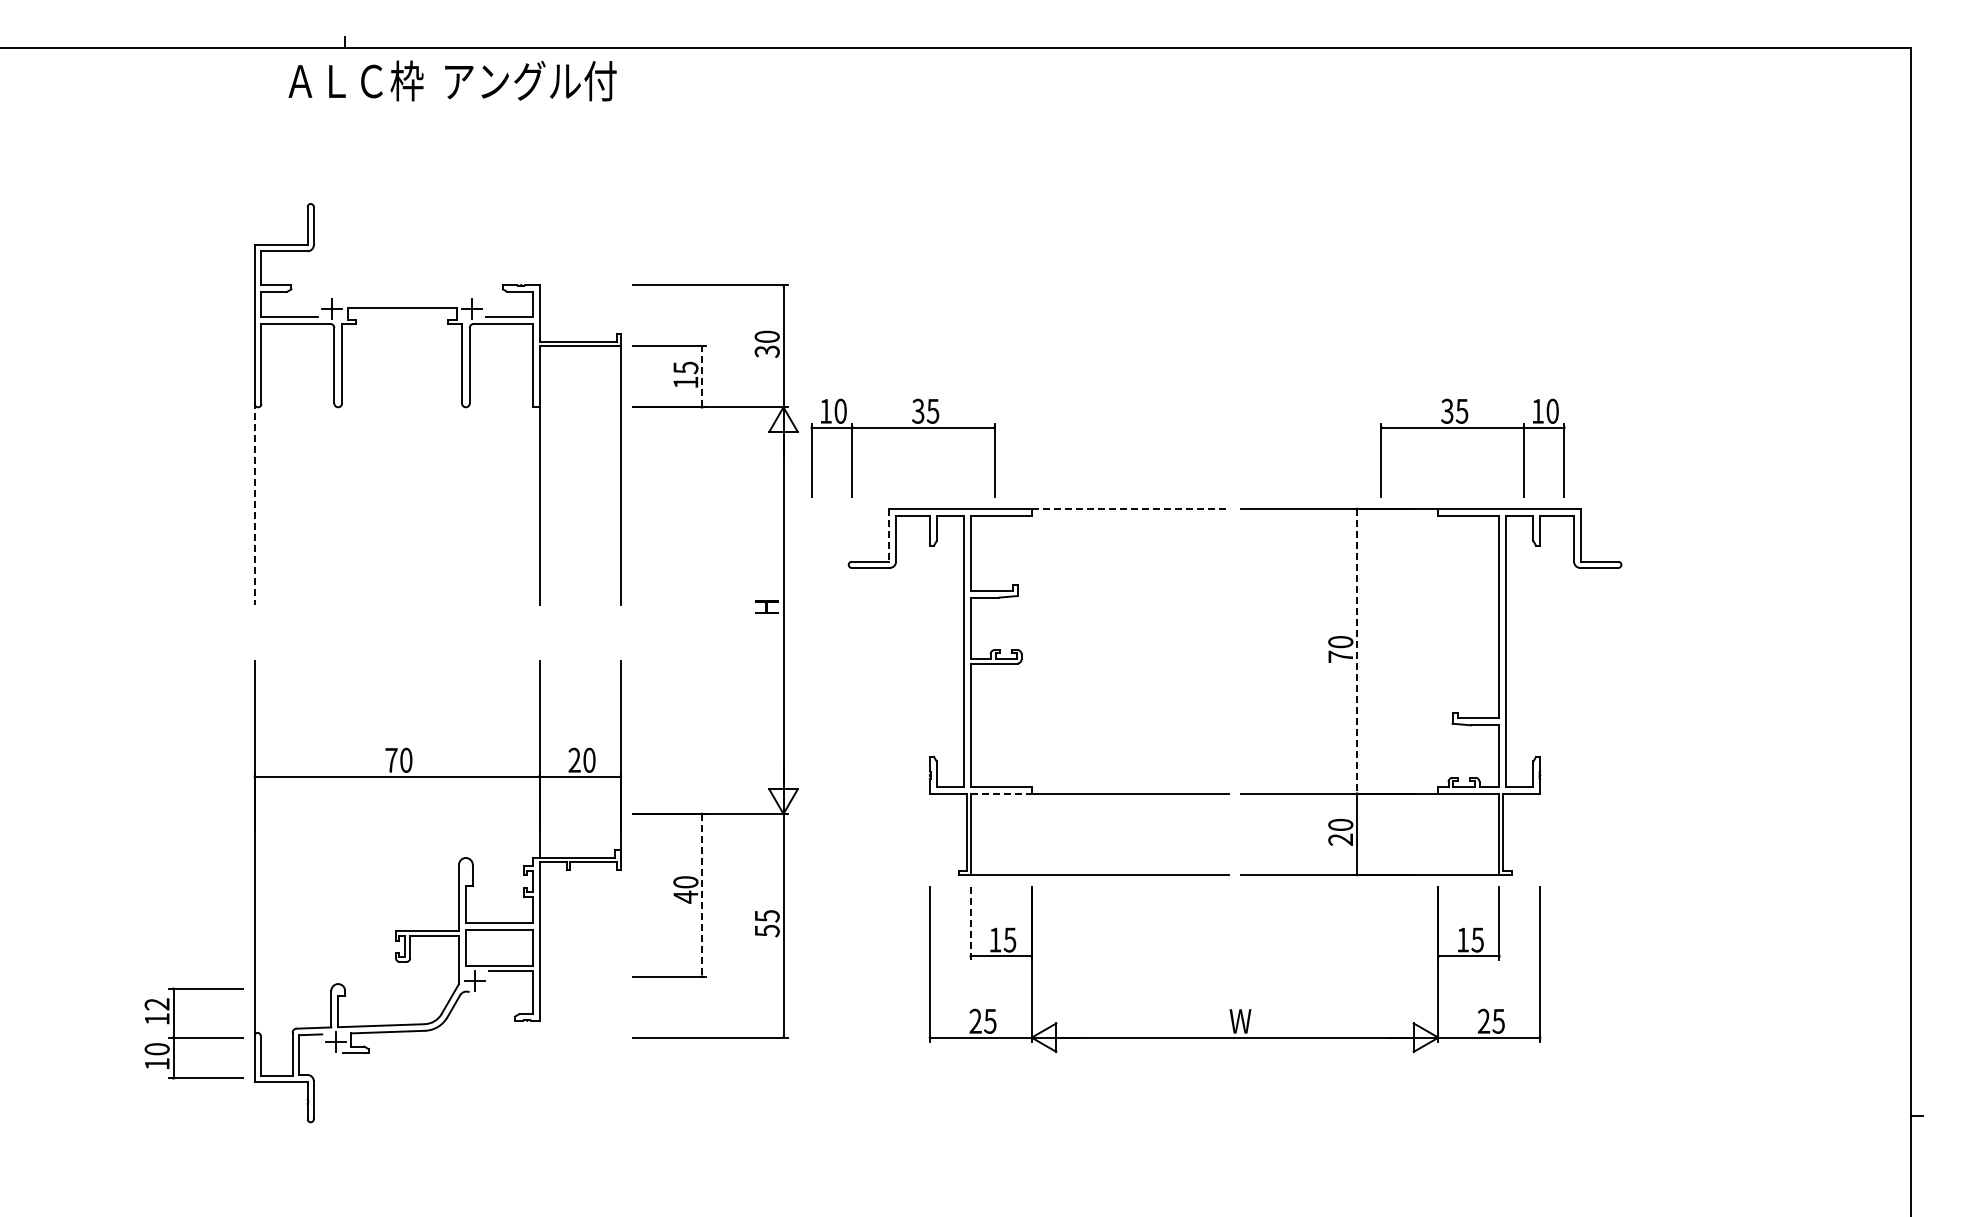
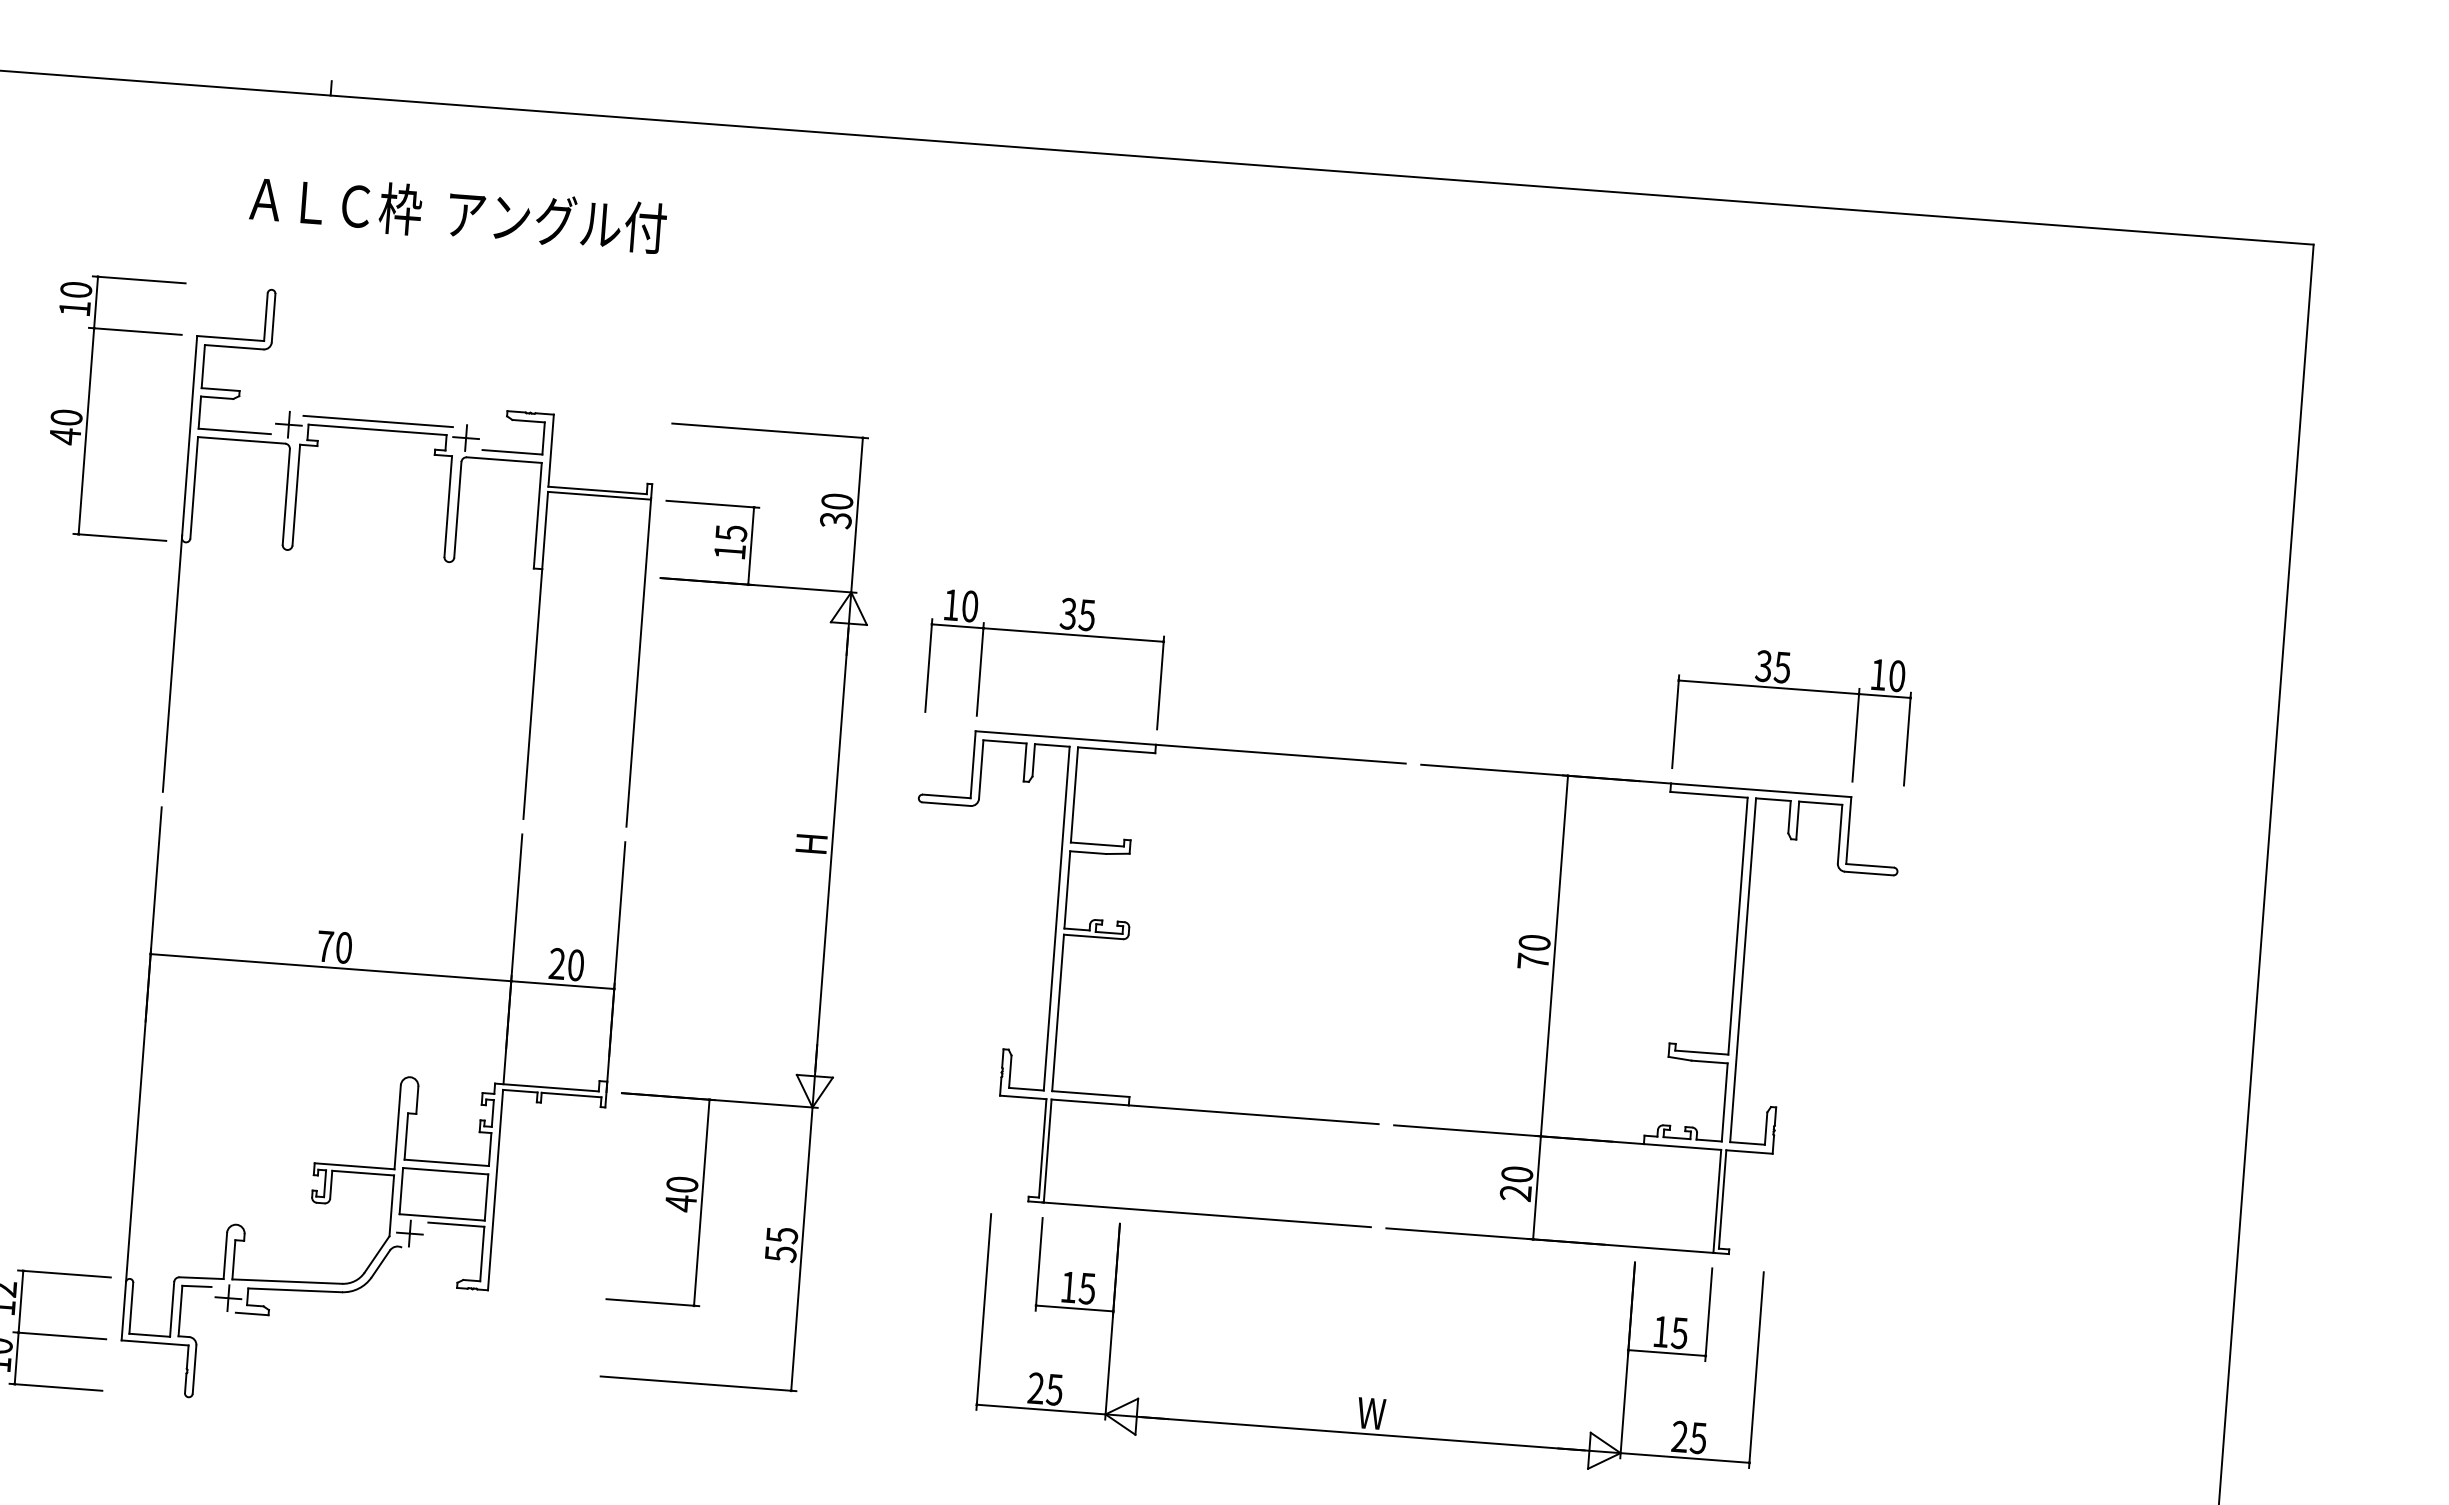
text: (452, 80) -> (458, 212), moved
line: (402, 301) -> (378, 422), added
part: (174, 305) -> (89, 405), added
line: (702, 376) -> (751, 545), dashed -> solid
part: (902, 428) -> (1046, 634), moved
part: (1472, 428) -> (1794, 690), moved
line: (254, 503) -> (172, 663), dashed -> solid
line: (1130, 508) -> (1281, 753), dashed -> solid
line: (889, 535) -> (973, 764), dashed -> solid
line: (1357, 651) -> (1554, 956), dashed -> solid
line: (1001, 793) -> (1090, 1102), dashed -> solid
part: (437, 891) -> (371, 1116), moved
line: (702, 895) -> (702, 1203), dashed -> solid
line: (970, 923) -> (1038, 1263), dashed -> solid

